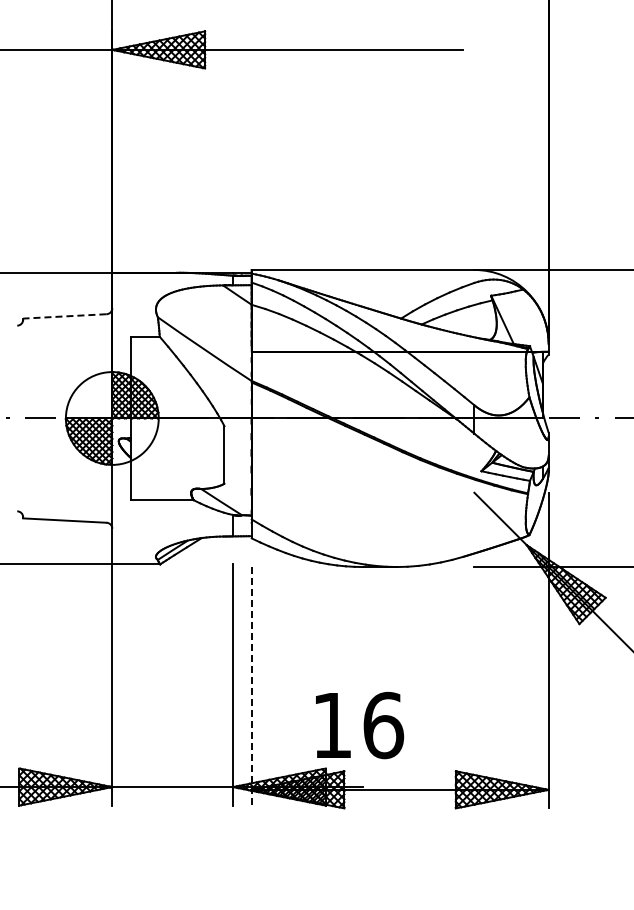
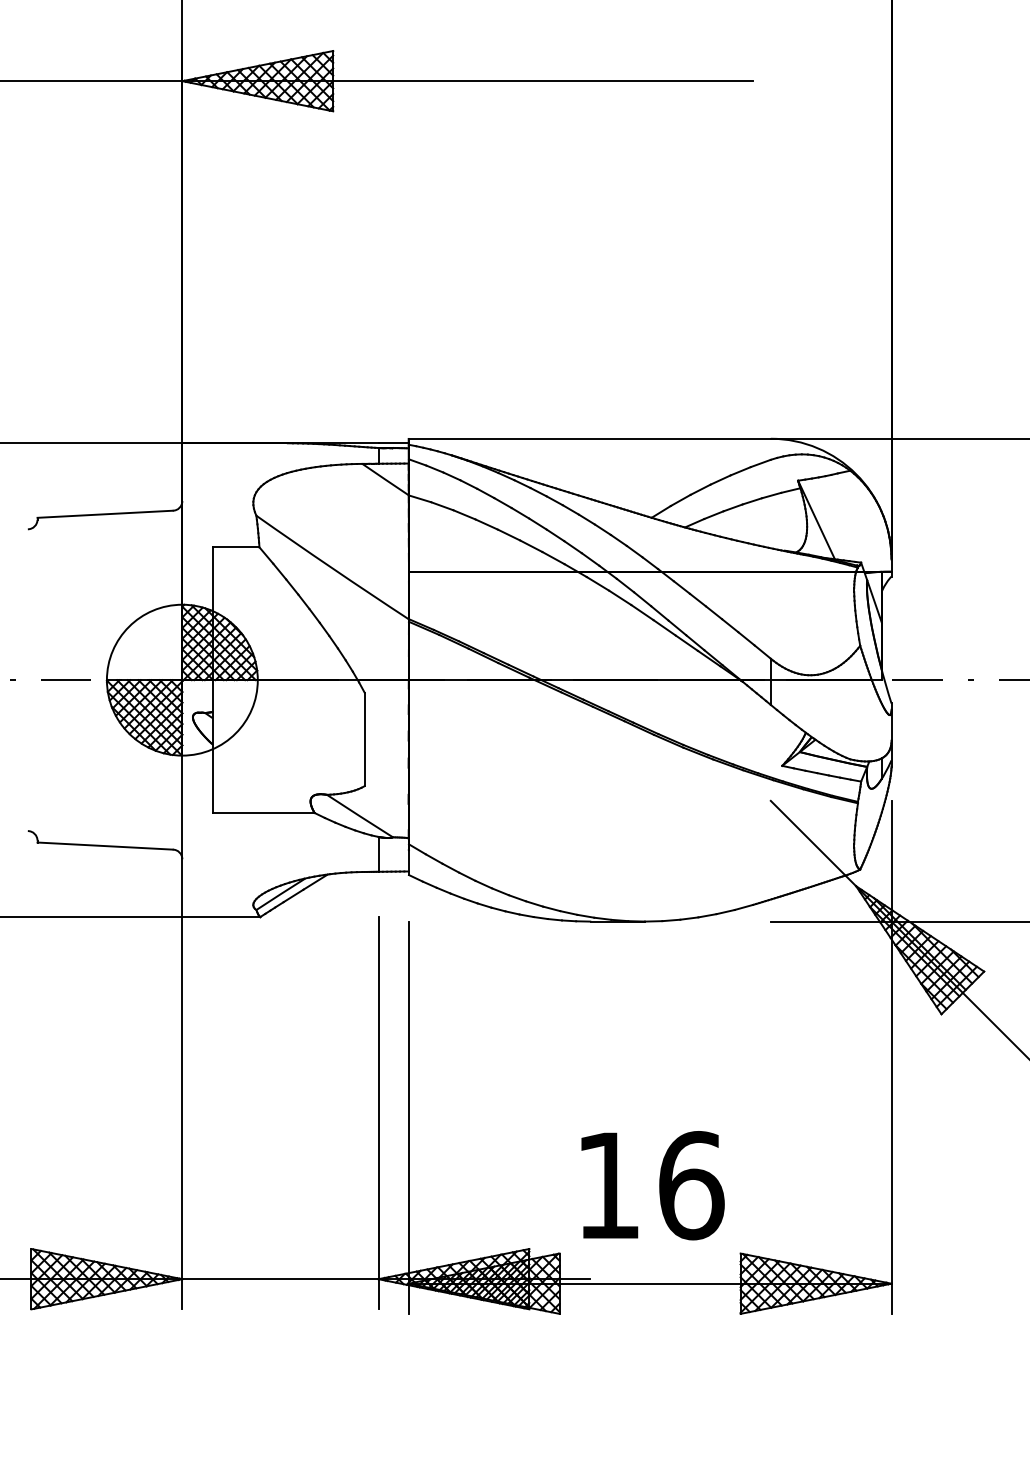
line: (64, 316) -> (104, 514), dashed -> solid
line: (251, 687) -> (408, 1117), dashed -> solid
text: (360, 725) -> (653, 1185), moved

